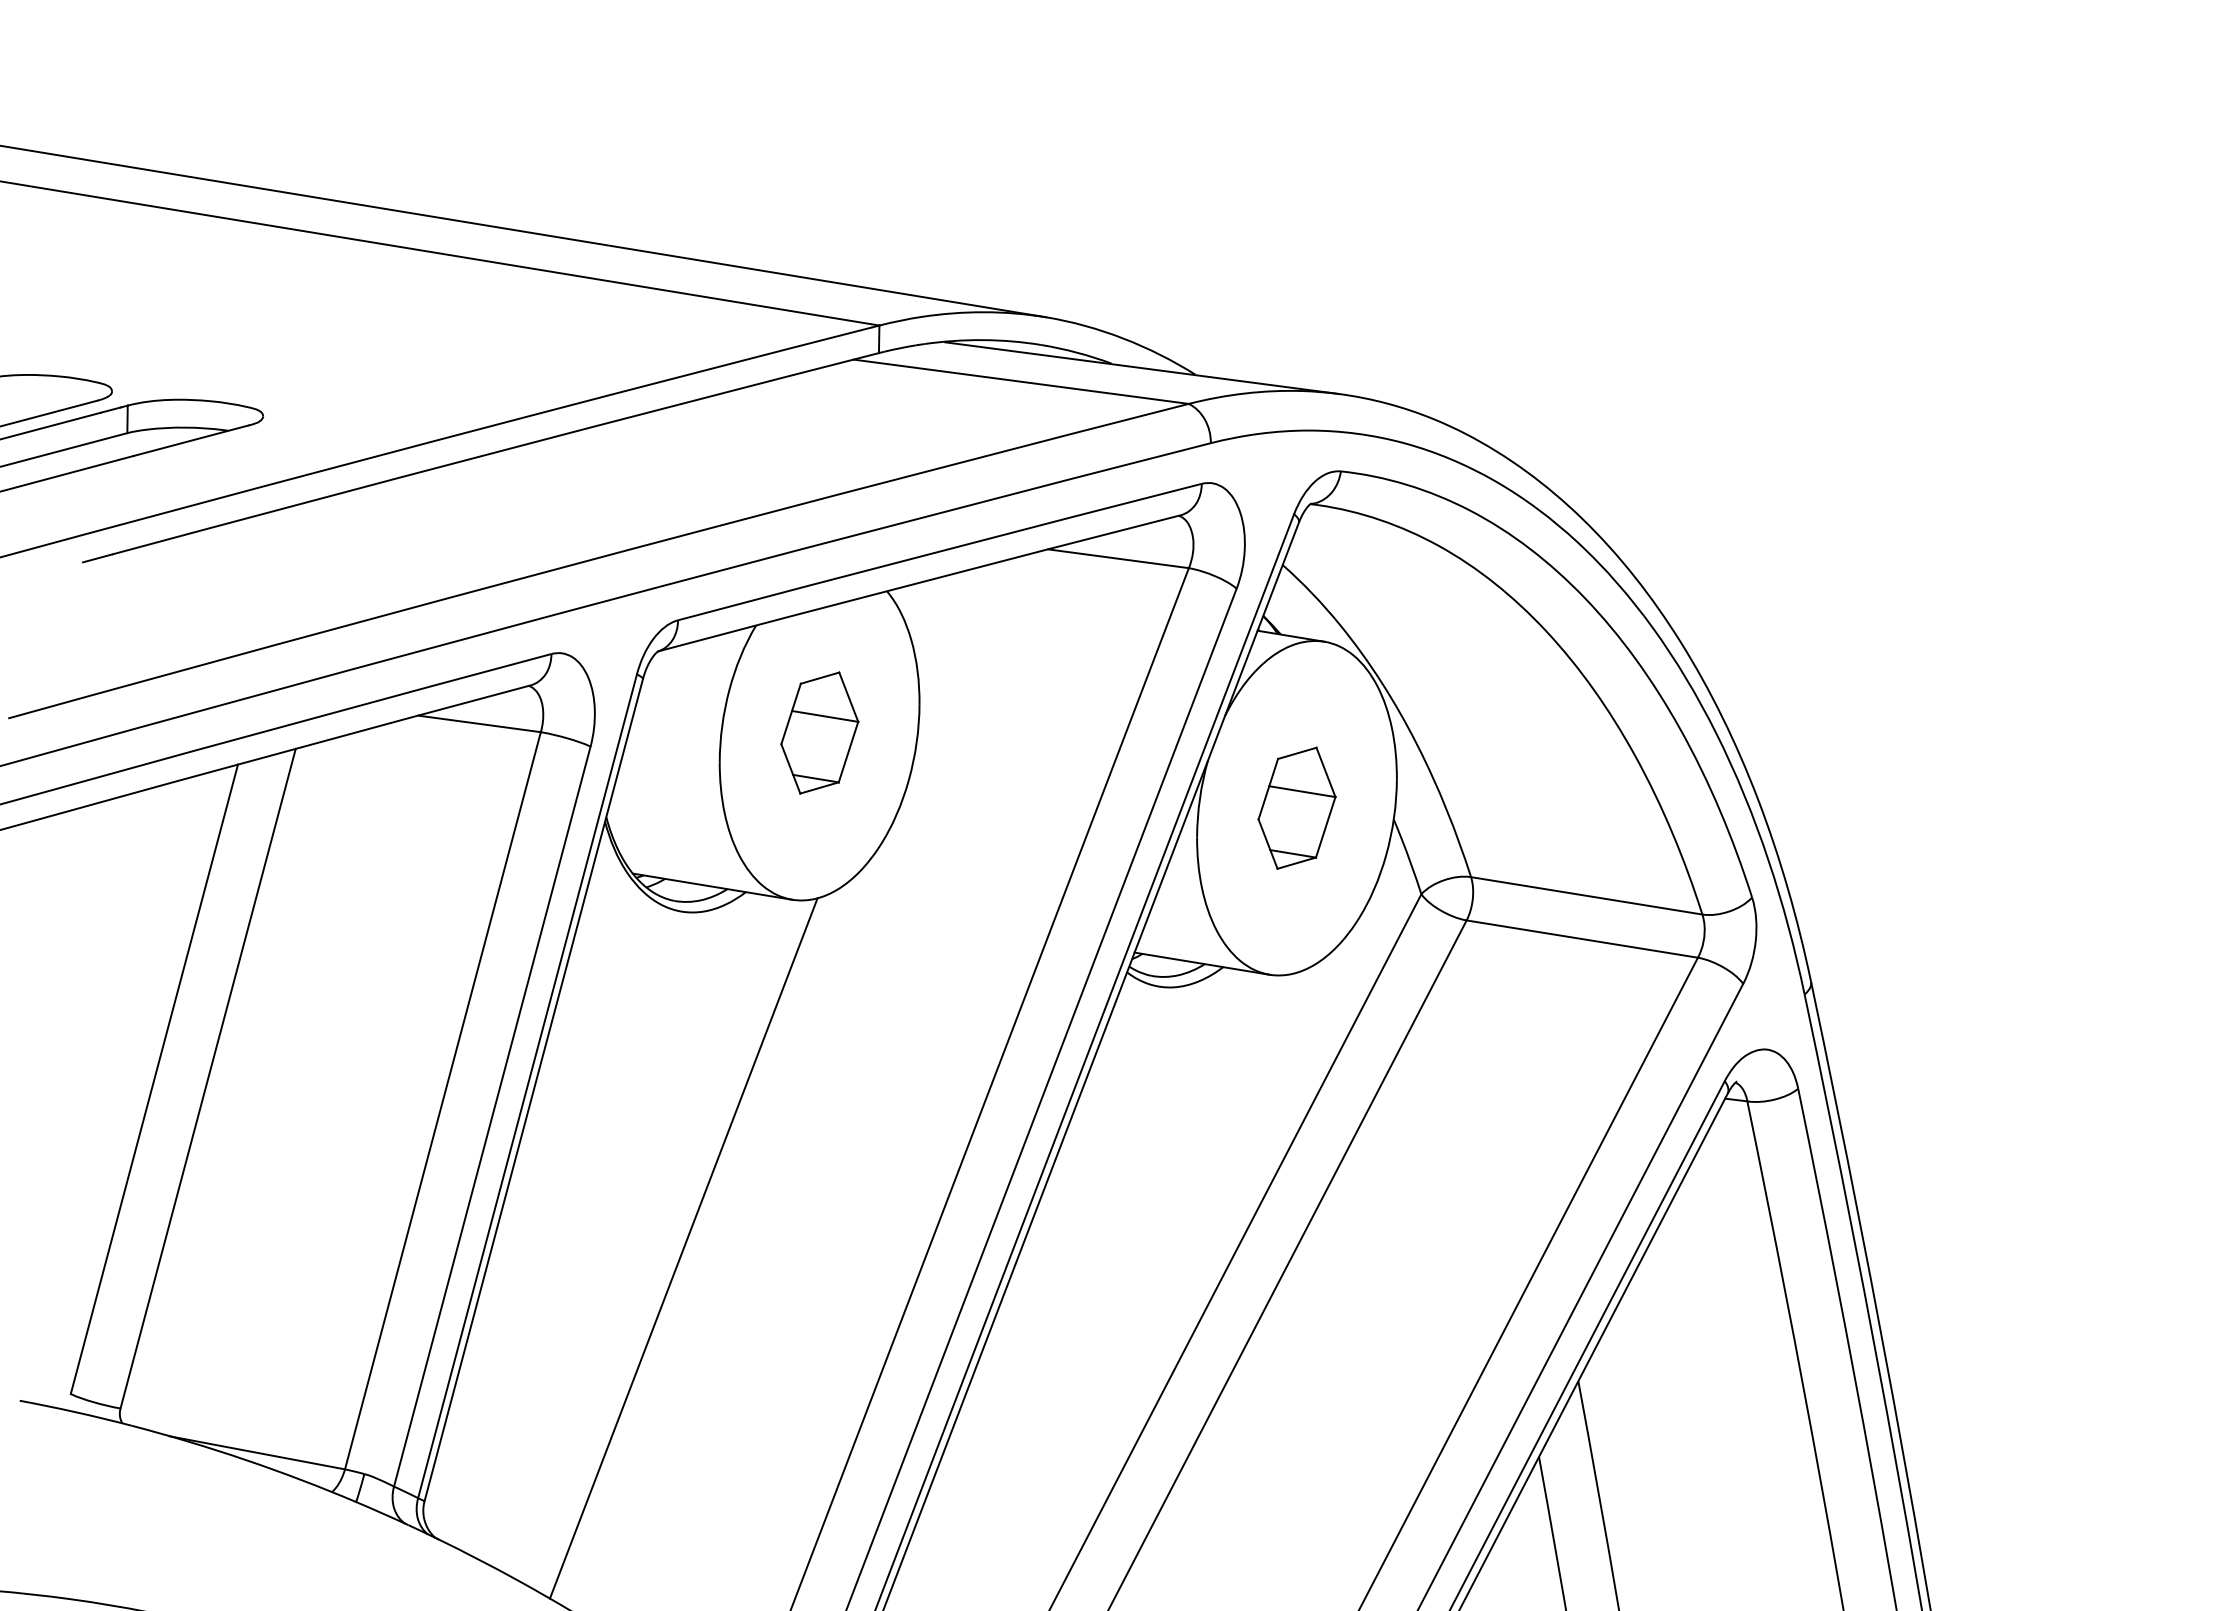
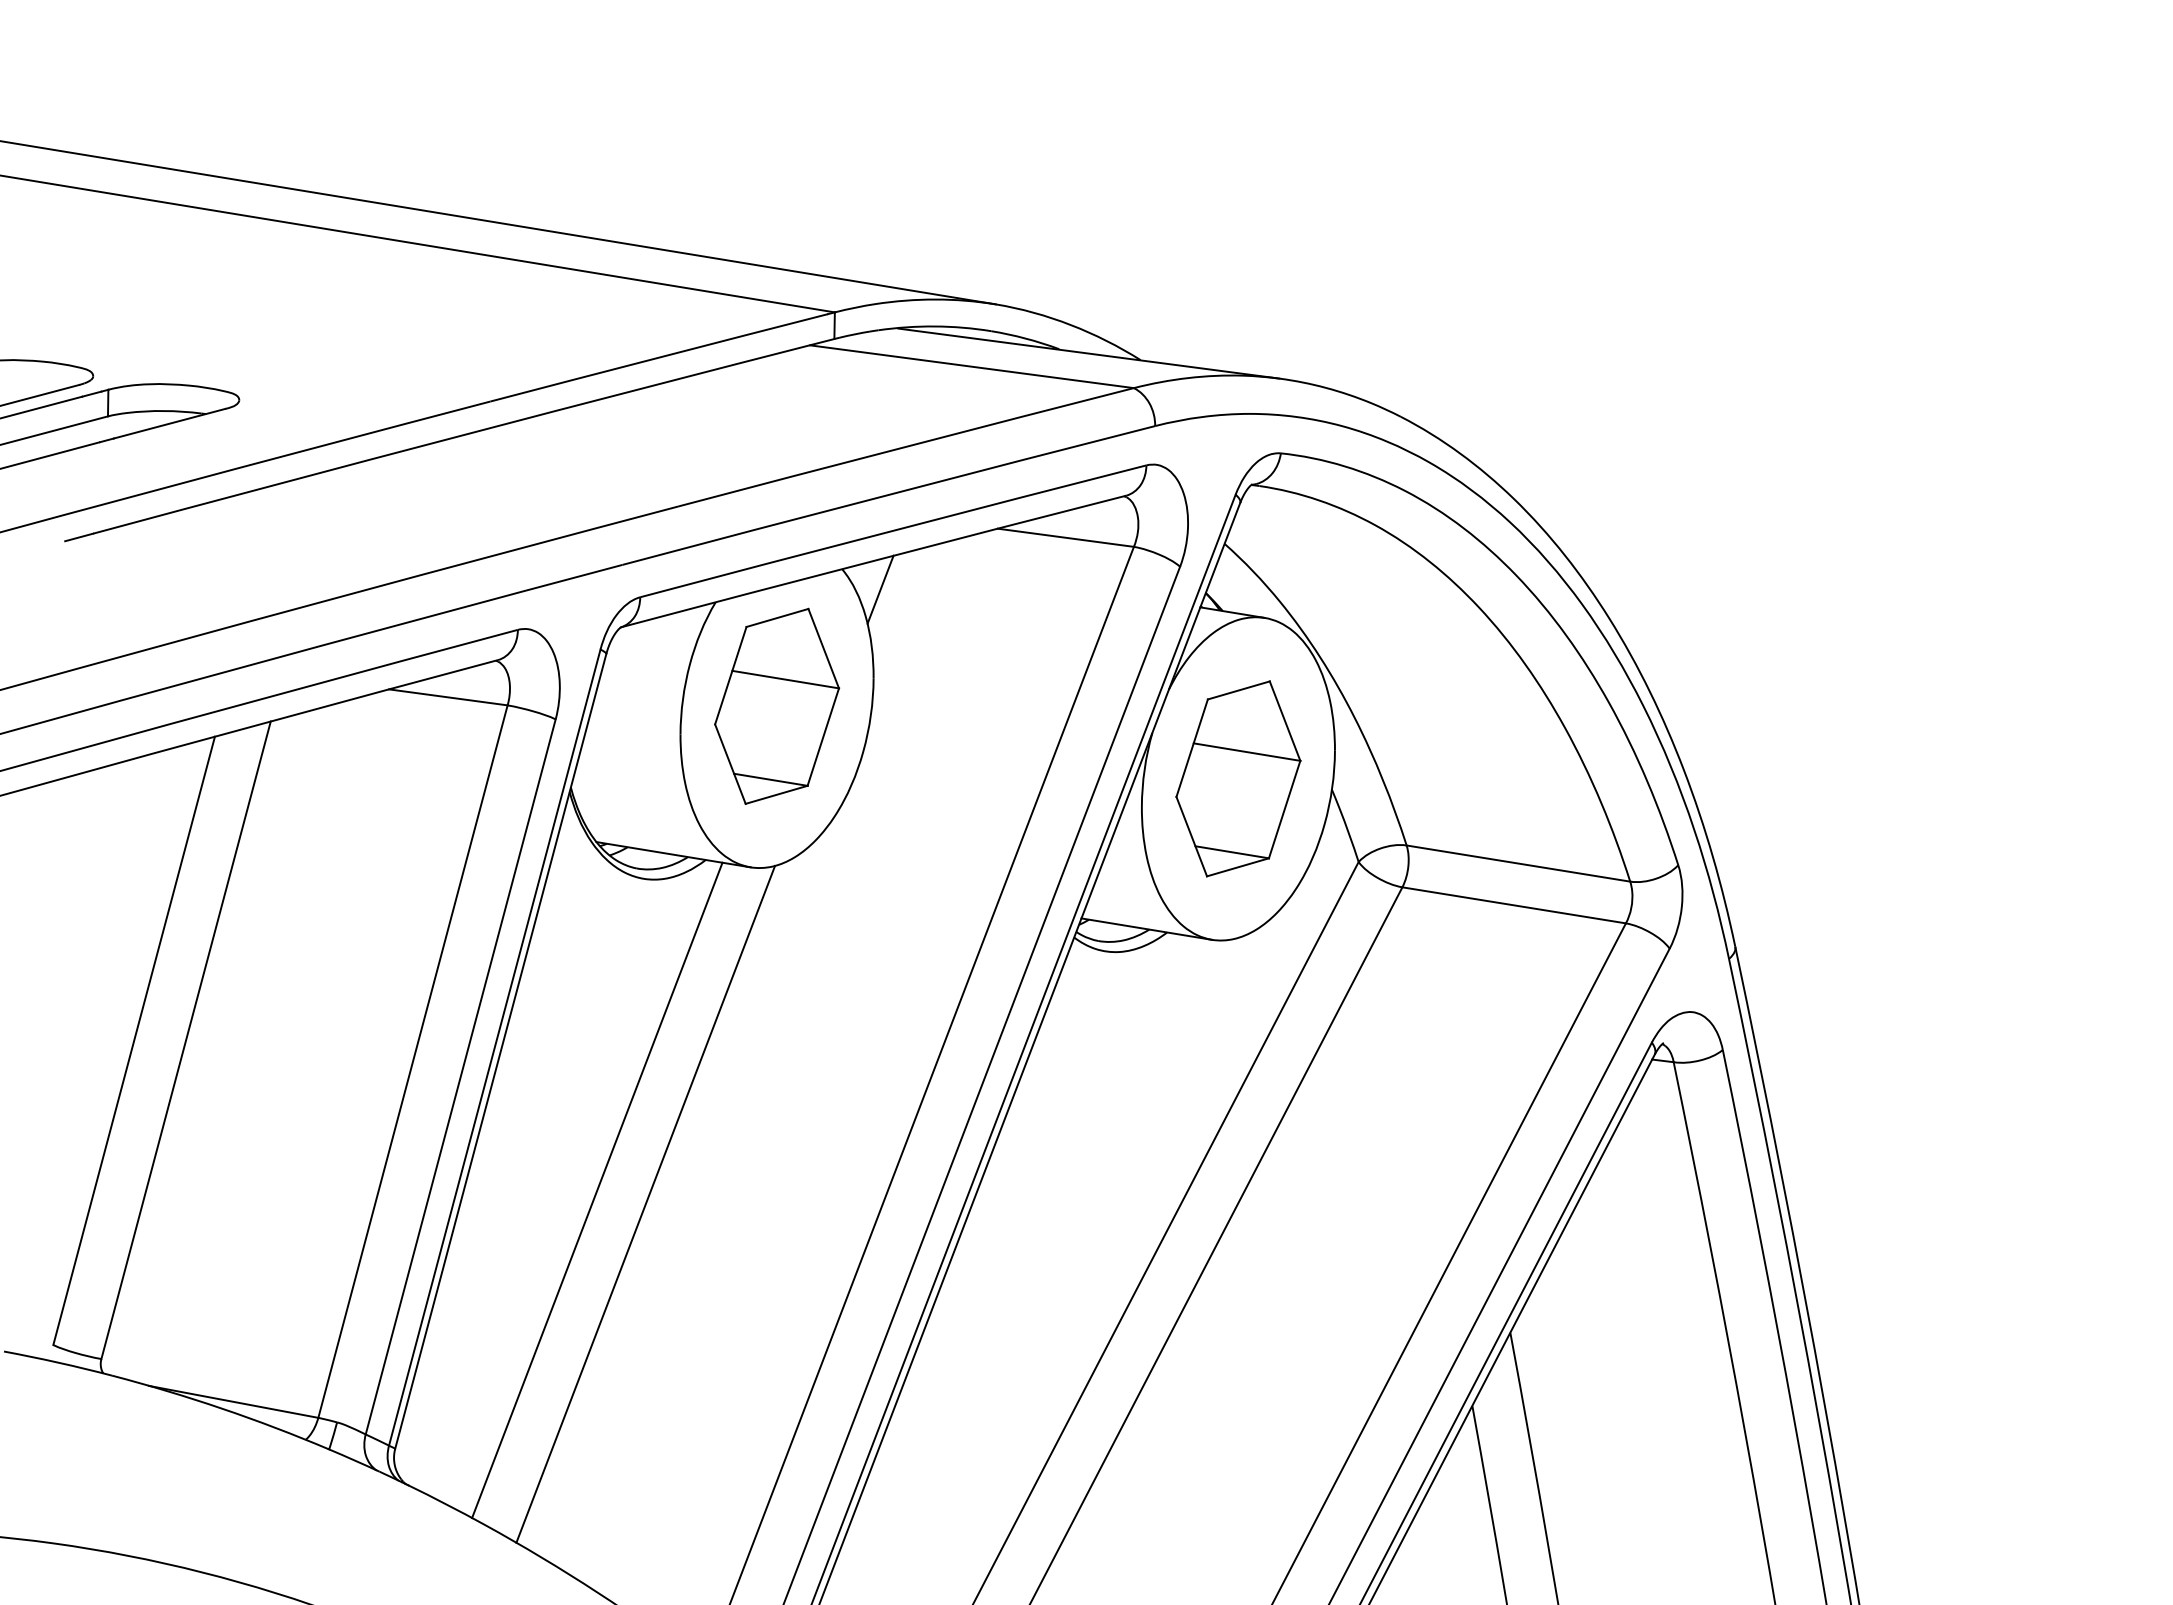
line: (926, 612) -> (880, 589), added
part: (820, 732) -> (777, 705), size x1.67
part: (1297, 807) -> (1238, 778), size x1.67
line: (633, 1234) -> (597, 1190), added

